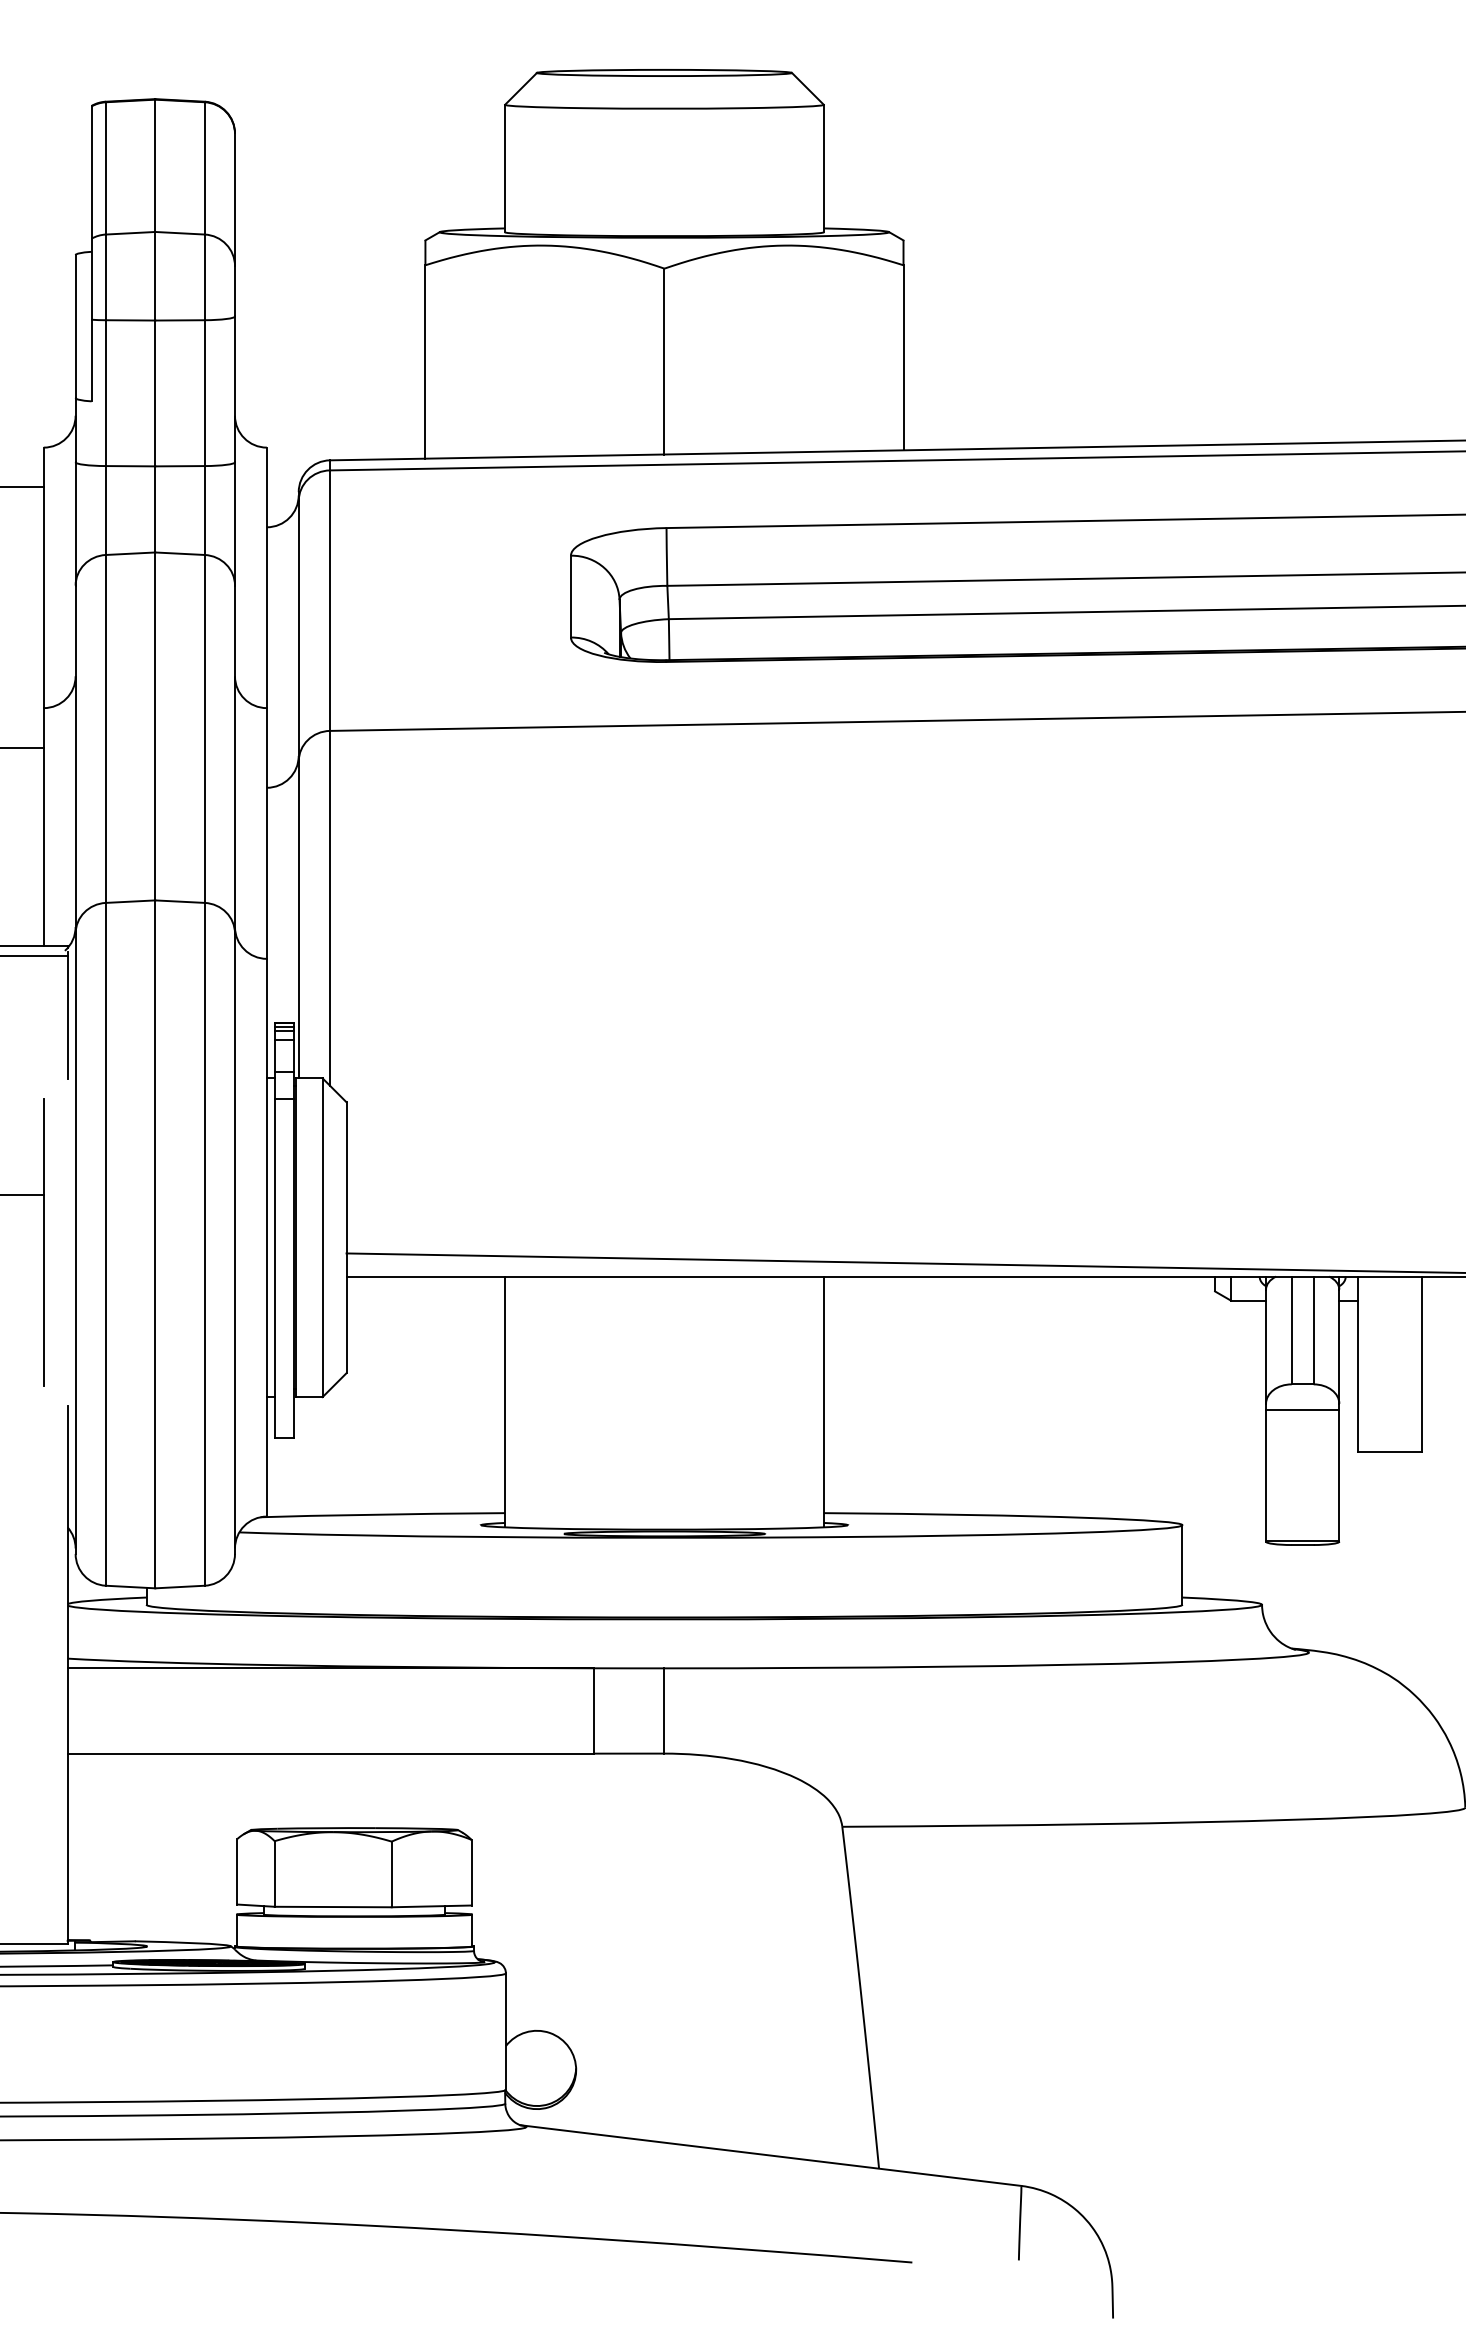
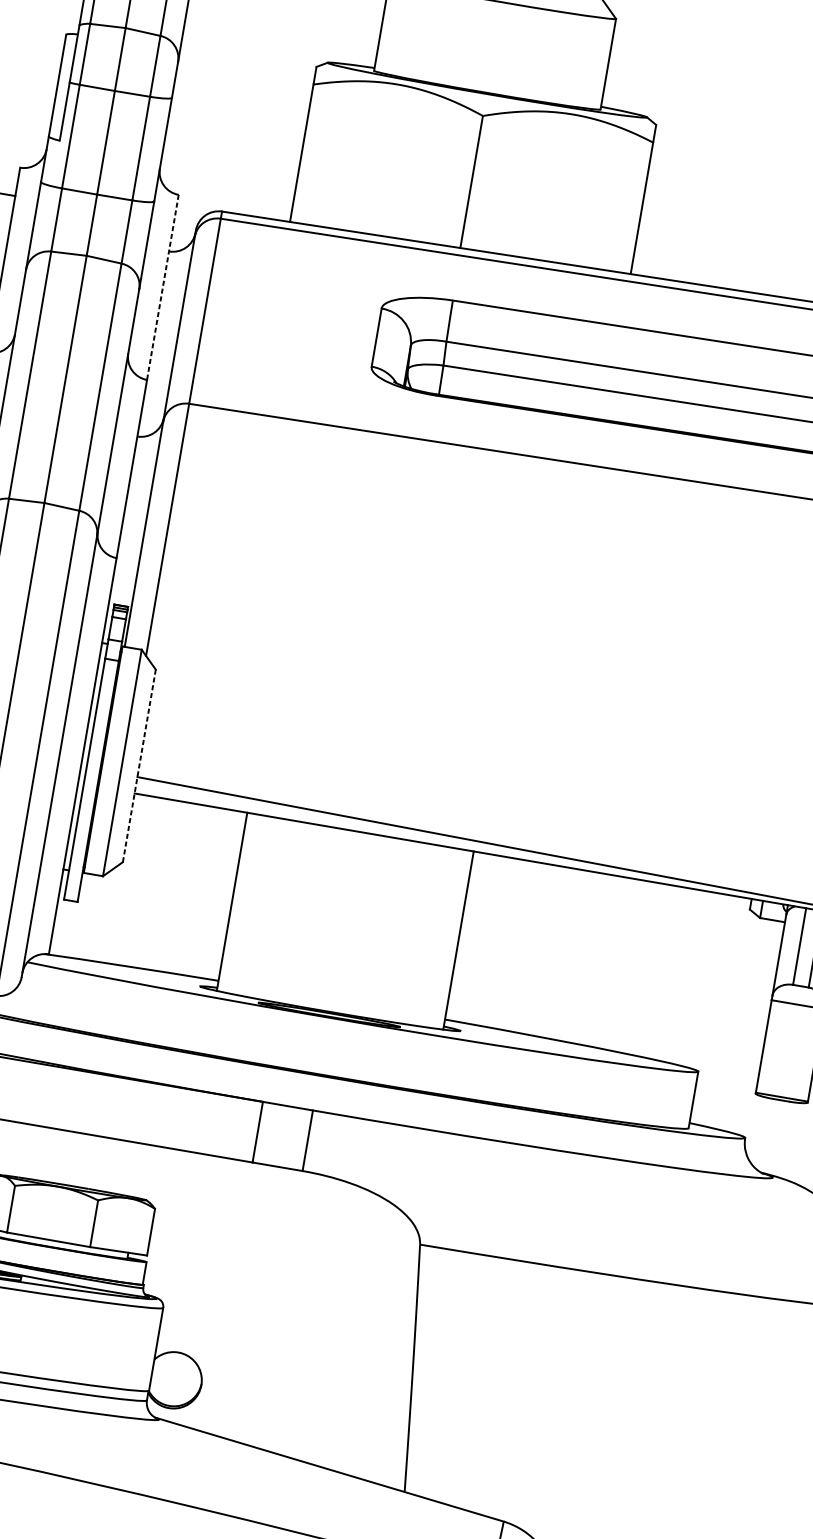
line: (266, 578) -> (162, 287), solid -> dashed
line: (346, 1238) -> (139, 766), solid -> dashed

